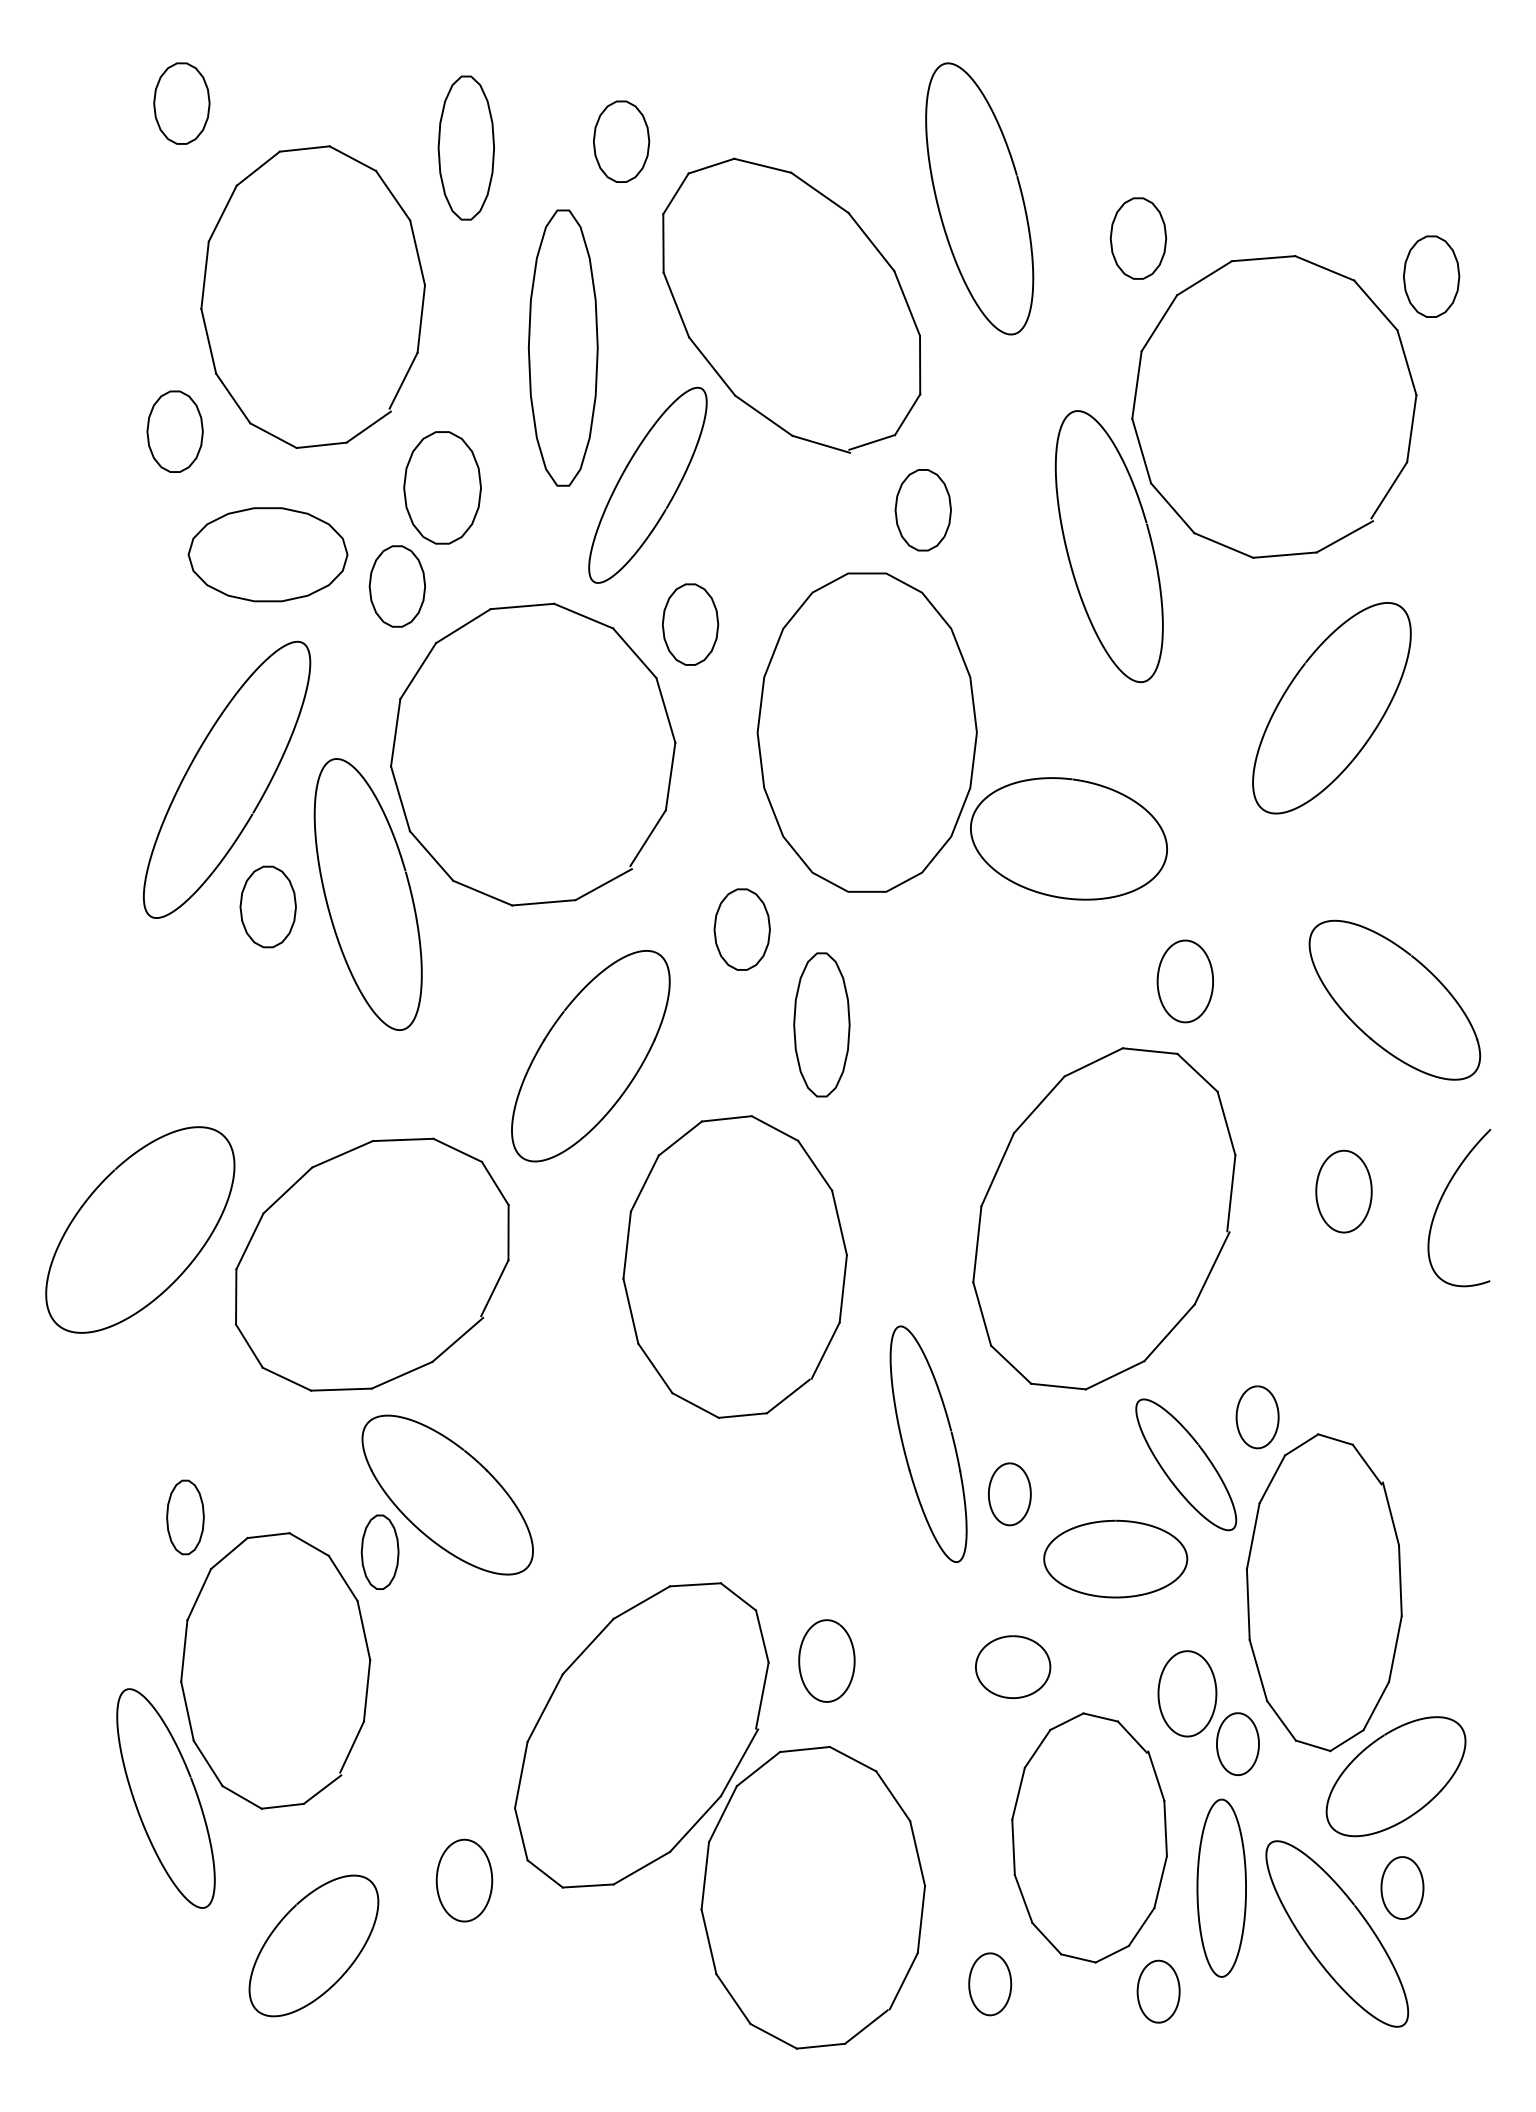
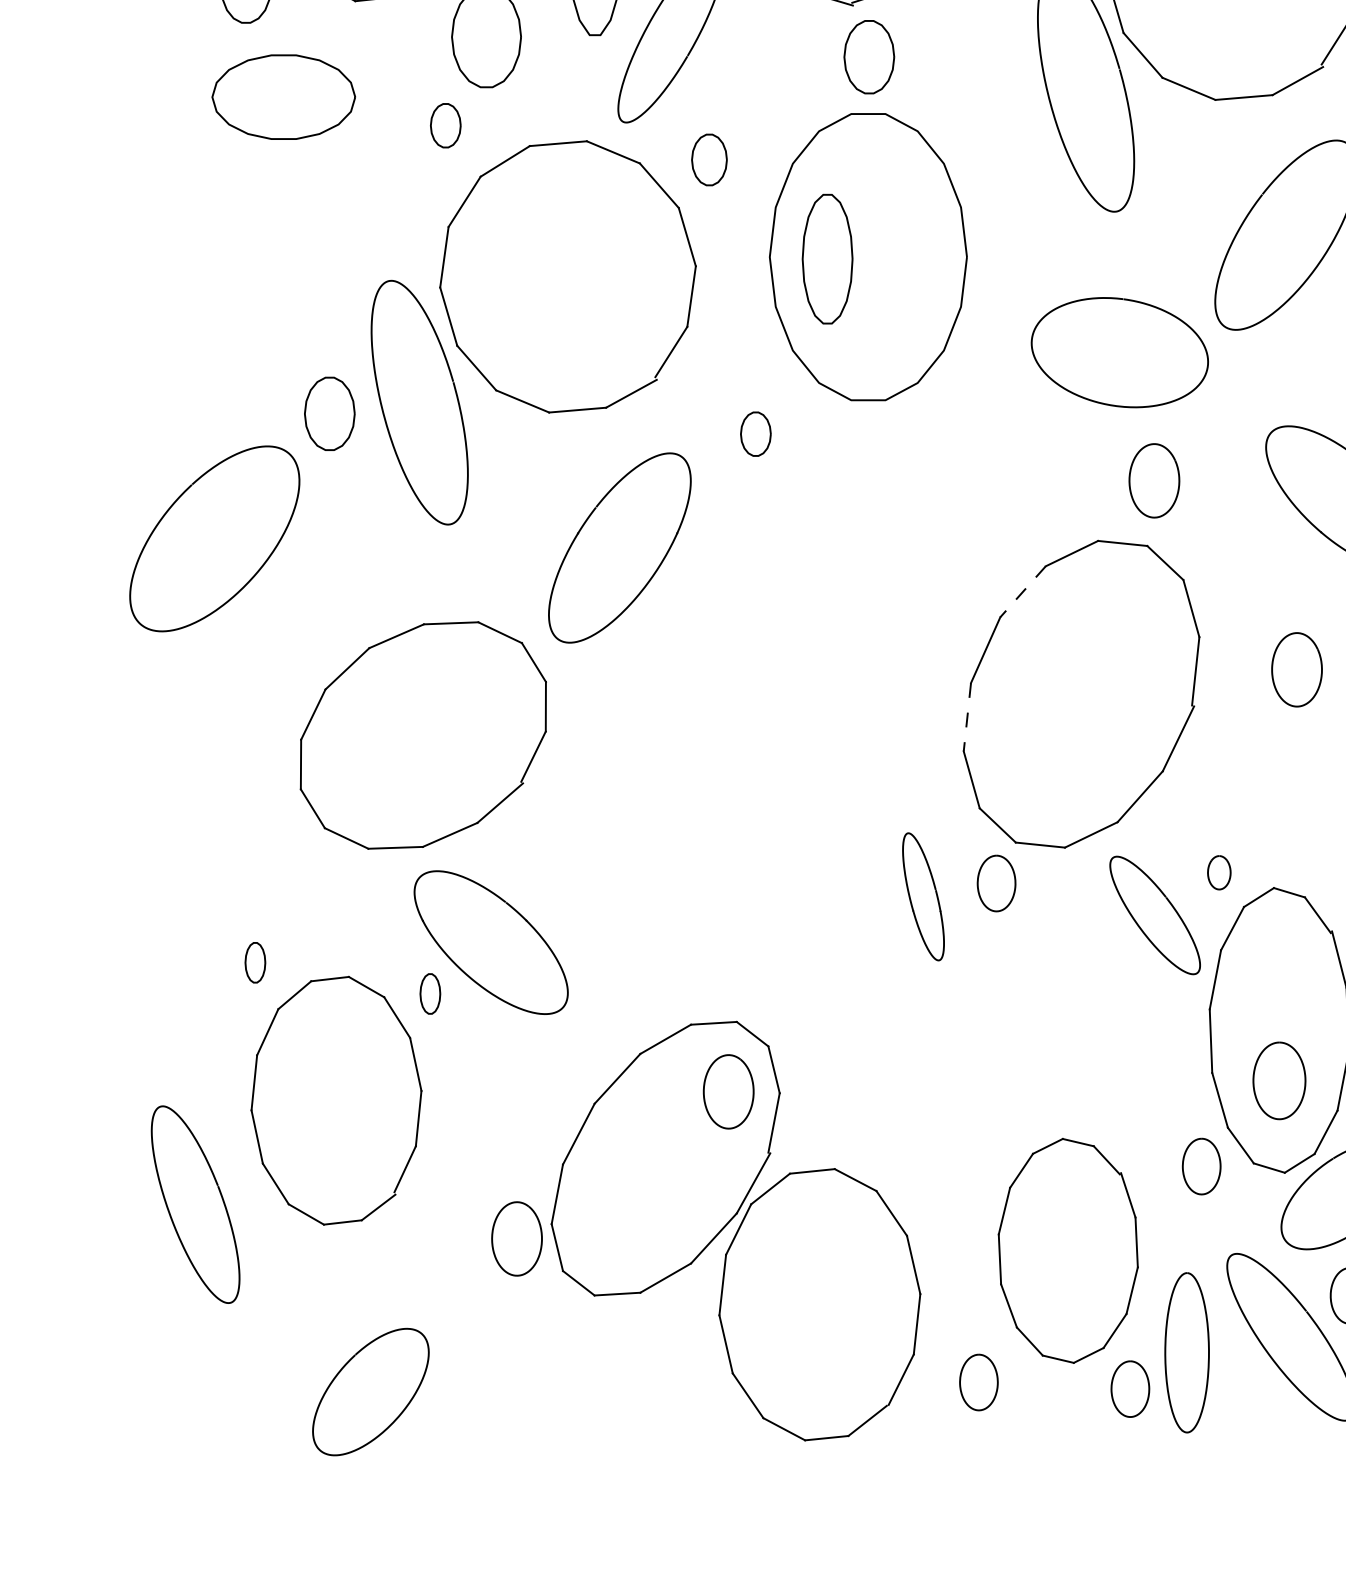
part: (922, 510) -> (868, 57), moved
part: (267, 554) -> (283, 96), moved
part: (396, 586) -> (445, 125), size x0.6
part: (690, 624) -> (709, 159), size x0.7
curve: (1078, 781) -> (1128, 301), moved
curve: (259, 799) -> (321, 317), removed
part: (741, 929) -> (755, 434), size x0.6
part: (821, 1024) -> (827, 258), moved
line: (1039, 1104) -> (1023, 591), solid -> dashed
curve: (97, 1189) -> (176, 502), moved
line: (977, 1244) -> (967, 717), solid -> dashed
part: (734, 1266) -> (749, 737), removed
part: (1257, 1417) -> (1219, 872), size x0.6
part: (928, 1443) -> (923, 896), size x0.6
curve: (990, 1499) -> (979, 888), moved
part: (185, 1517) -> (255, 962), size x0.6
curve: (1115, 1521) -> (1091, 966), removed
part: (379, 1551) -> (429, 993), size x0.6
curve: (1012, 1637) -> (998, 1070), removed
curve: (800, 1660) -> (704, 1091), moved
curve: (1159, 1693) -> (1254, 1080), moved
curve: (138, 1808) -> (170, 1213), moved
curve: (438, 1873) -> (493, 1232), moved
part: (1221, 1887) -> (1186, 1352), moved
curve: (281, 1922) -> (341, 1370), moved

